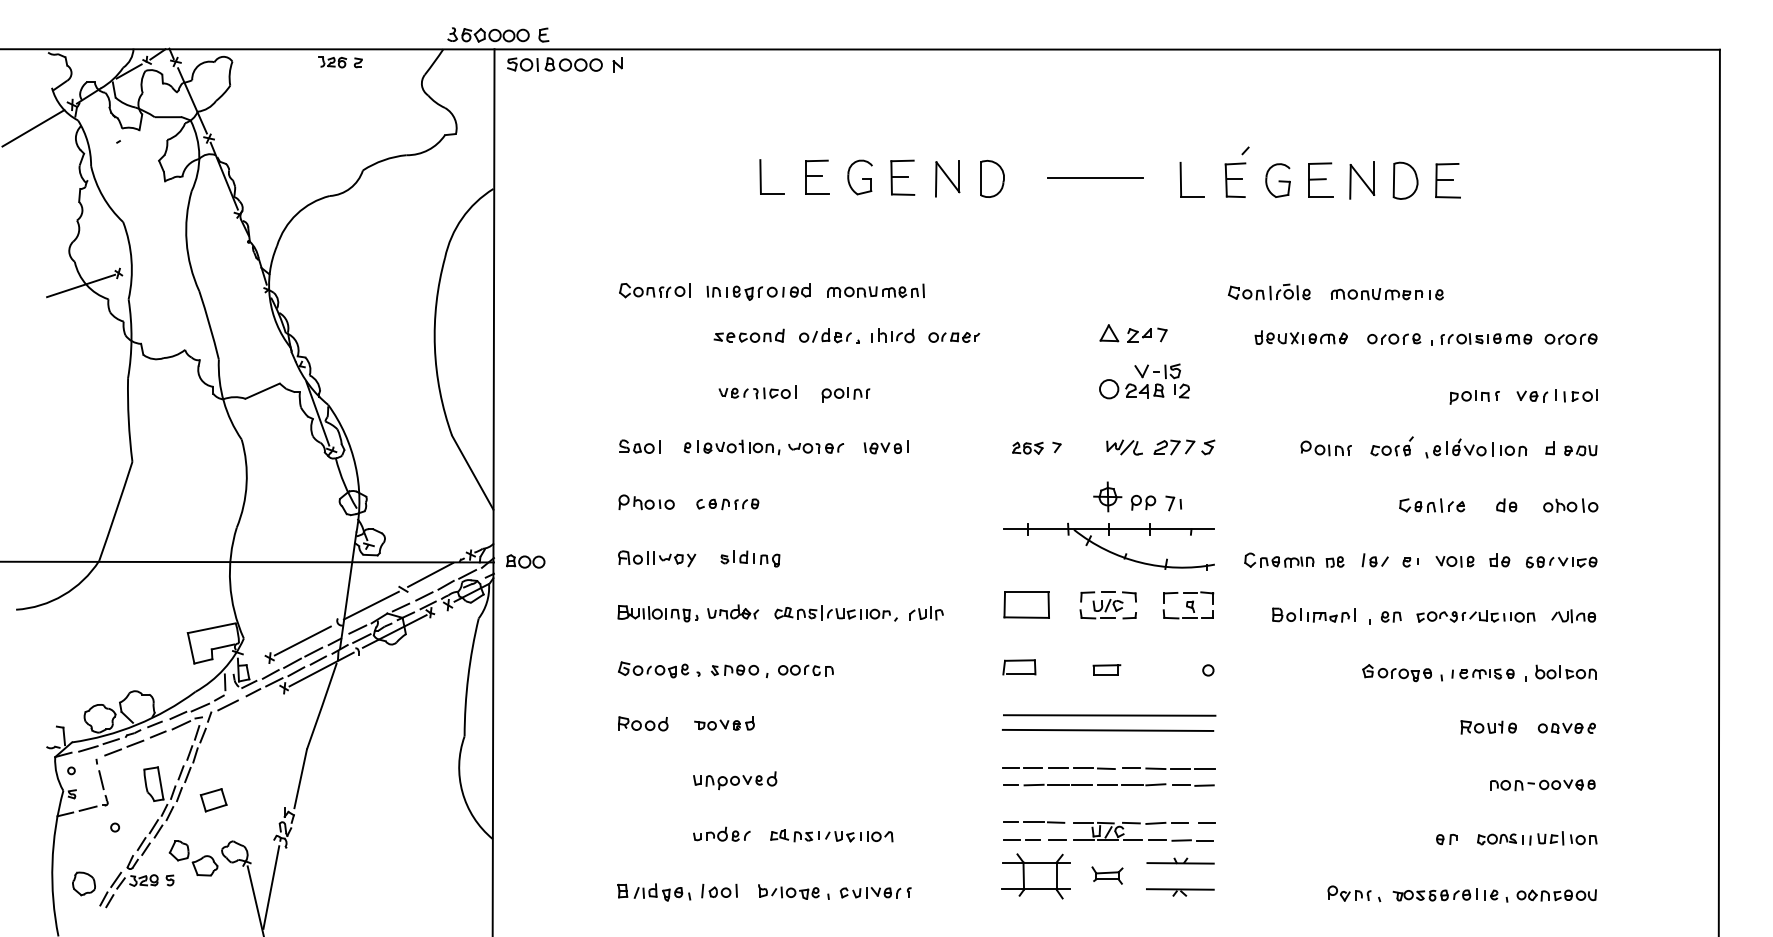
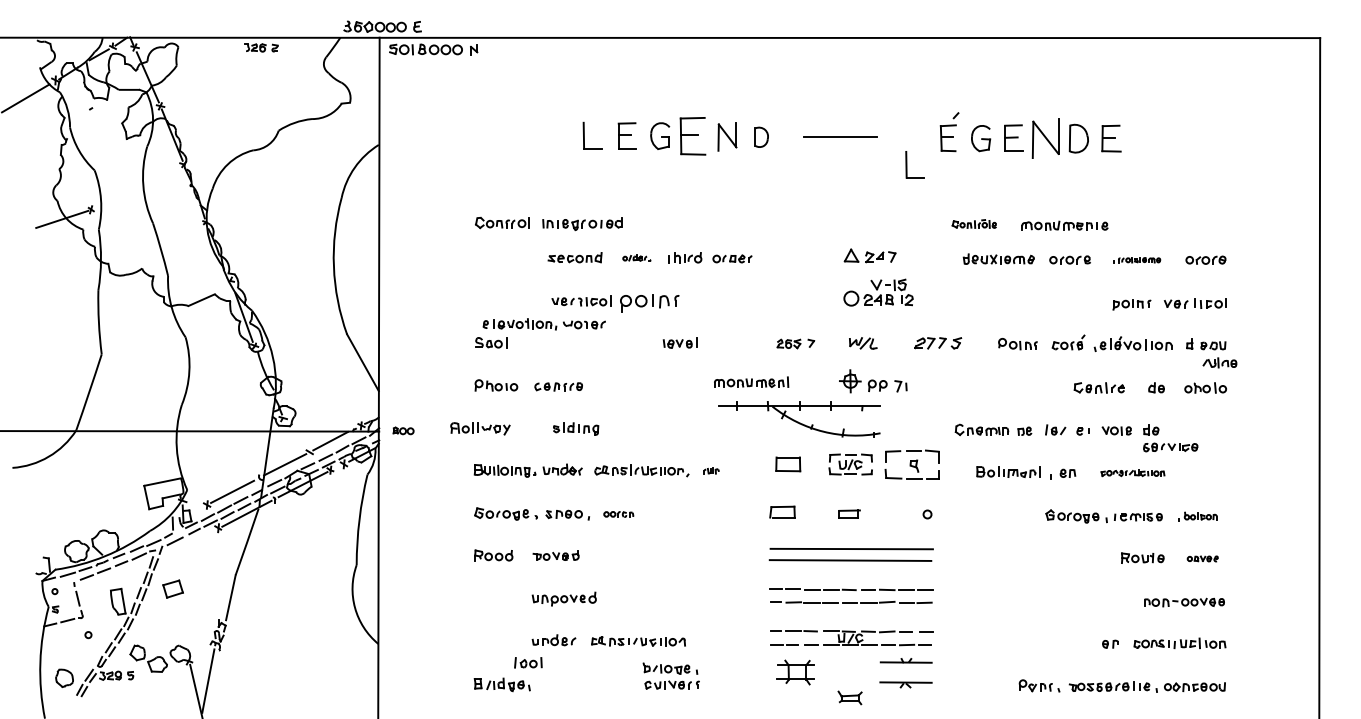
part: (902, 177) -> (692, 136), size x1.4
part: (992, 179) -> (761, 137), size x0.7
part: (1182, 179) -> (907, 164), moved
part: (1362, 180) -> (1045, 138), size x1.4
part: (876, 290) -> (751, 381), moved
part: (1269, 291) -> (974, 223), size x0.7
part: (829, 335) -> (636, 257), size x0.6
part: (1481, 339) -> (1137, 260), size x0.6
part: (844, 395) -> (648, 303), size x1.6
part: (762, 447) -> (543, 324), moved
part: (1184, 447) -> (938, 343), moved
part: (1109, 546) -> (799, 419), moved
part: (657, 558) -> (480, 428), moved
part: (525, 561) -> (403, 430), size x0.7
part: (1561, 562) -> (1170, 447), moved
part: (1027, 605) -> (788, 464), size x0.7
part: (1188, 605) -> (912, 464), size x1.4
part: (926, 613) -> (711, 470), size x0.6
part: (1573, 615) -> (1219, 362), moved
part: (1475, 617) -> (1132, 473), size x0.7
part: (805, 670) -> (618, 514), size x0.7
part: (1560, 673) -> (1197, 516), size x0.7
part: (1566, 727) -> (1202, 558), size x0.7
part: (212, 799) -> (172, 588), moved
part: (1106, 875) -> (849, 697), moved
part: (1036, 876) -> (795, 672), size x0.7
part: (719, 890) -> (528, 662), moved
part: (793, 891) -> (670, 668), moved

